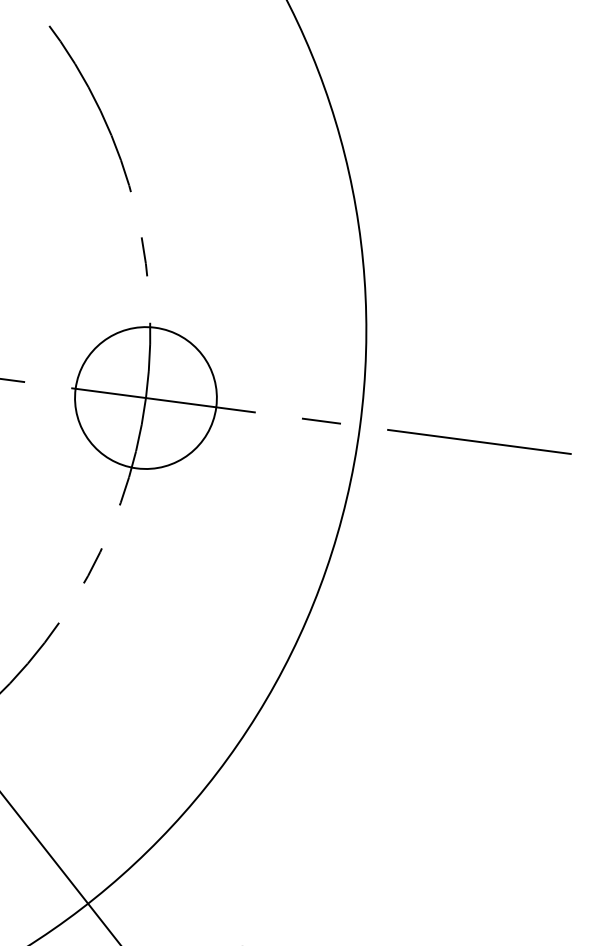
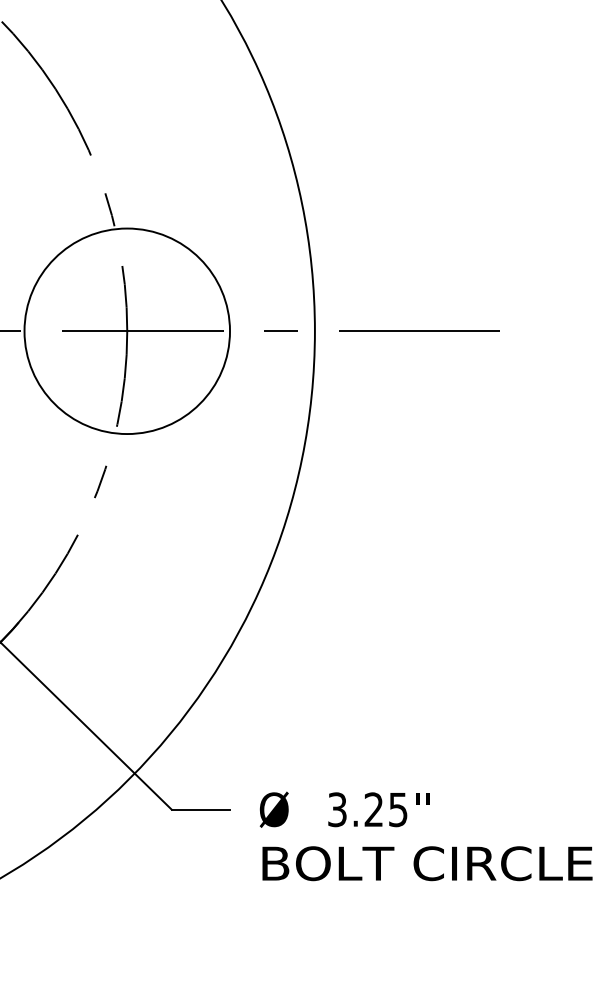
circle: (146, 398) -> (127, 331), size x1.67

